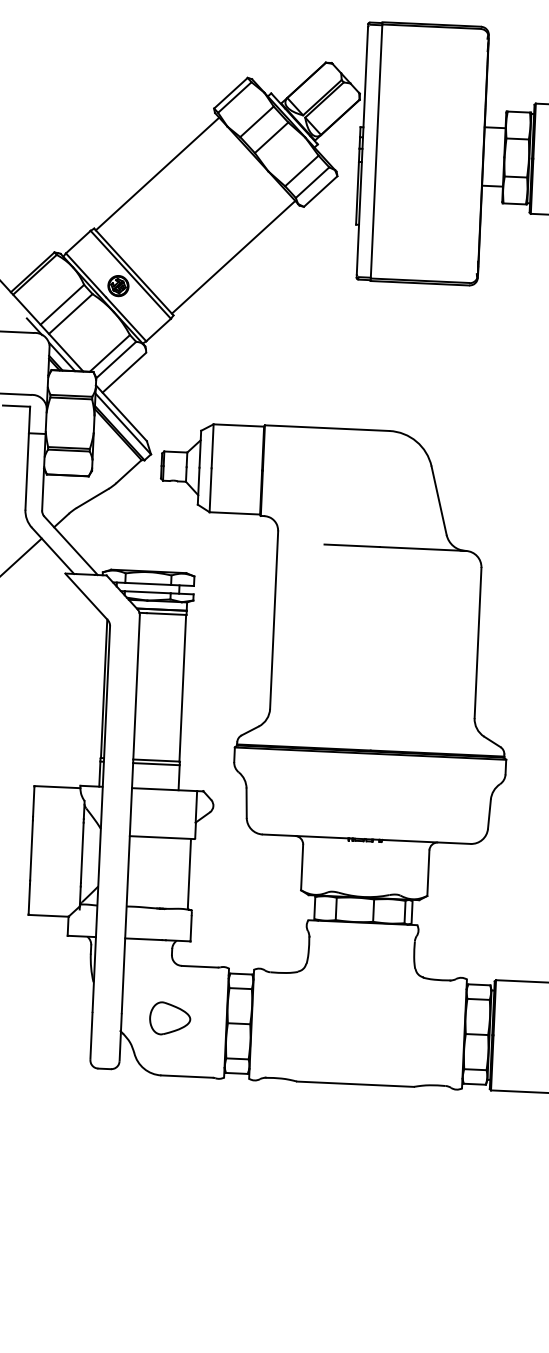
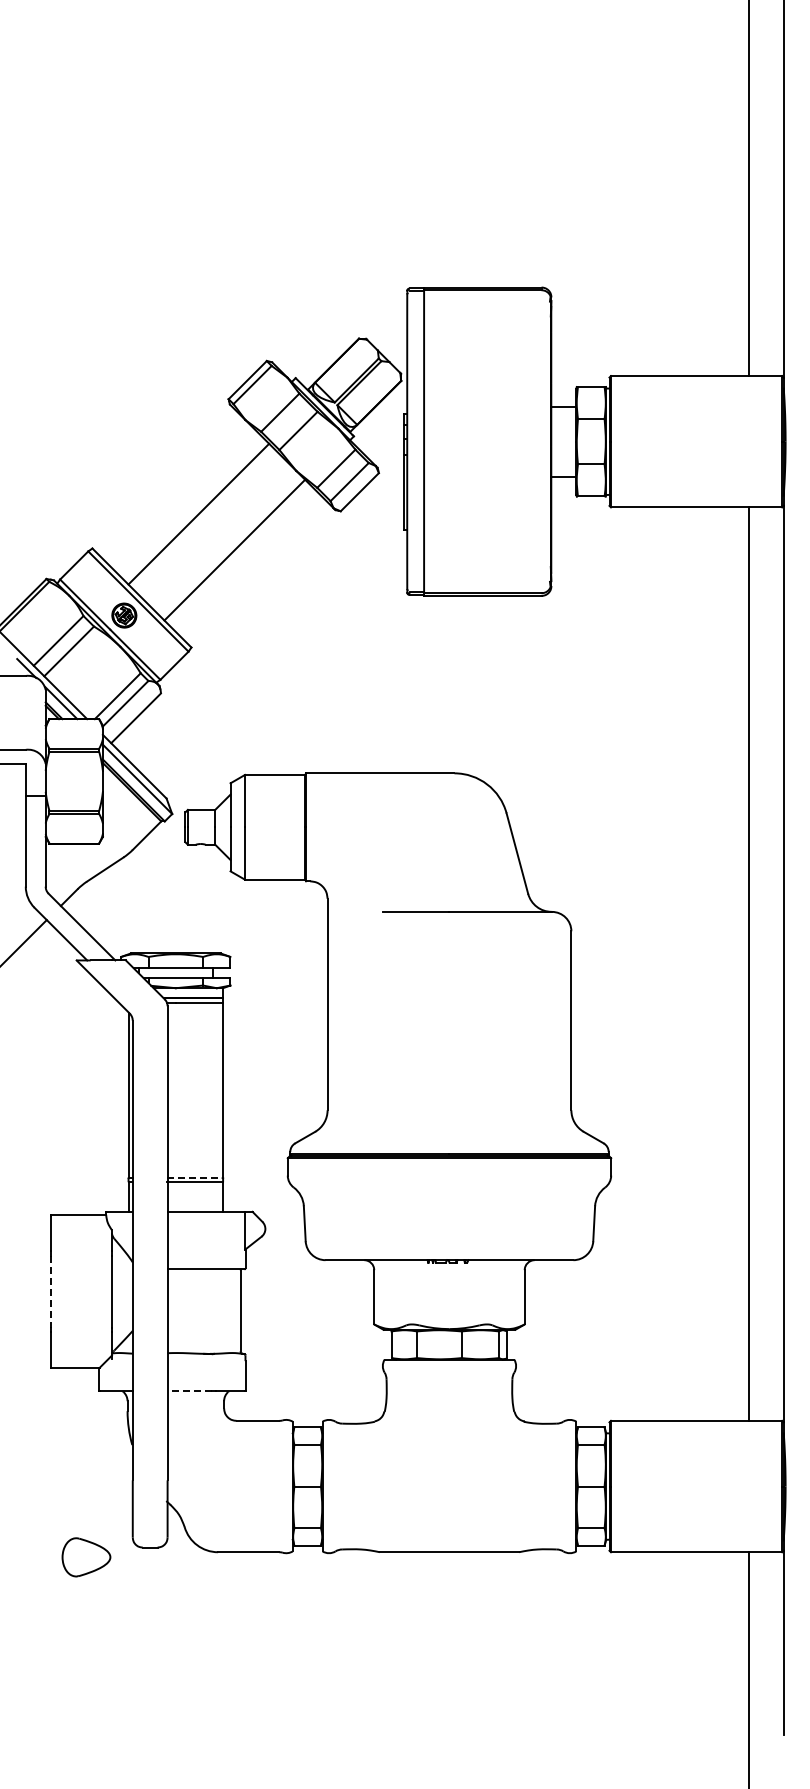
line: (157, 173) -> (198, 513), moved
line: (233, 256) -> (234, 549), moved
line: (156, 760) -> (195, 1177), solid -> dashed
line: (31, 850) -> (51, 1291), solid -> dashed
line: (143, 939) -> (189, 1391), solid -> dashed
part: (170, 1018) -> (86, 1557), moved

